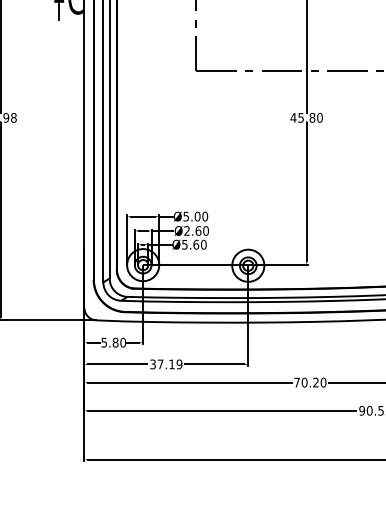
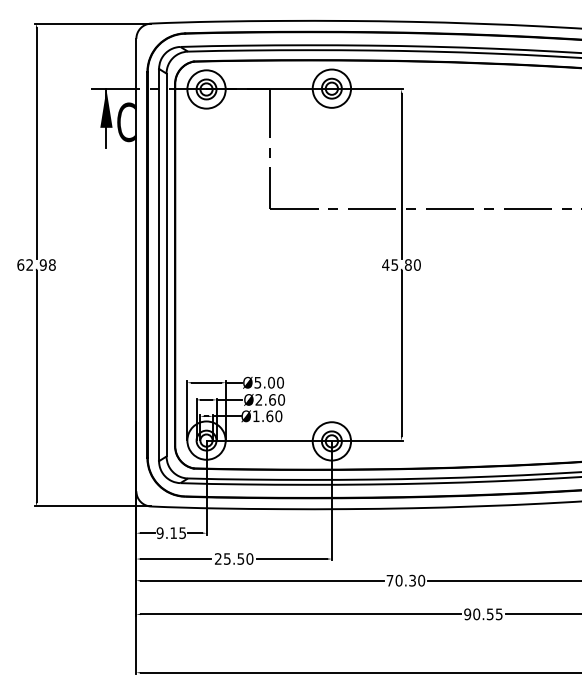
text: (185, 244) -> (256, 416), Ø5.60 -> Ø1.60
text: (113, 343) -> (171, 533), 5.80 -> 9.15
text: (166, 363) -> (234, 558), 37.19 -> 25.50
text: (315, 382) -> (412, 580), 70.20 -> 70.30

